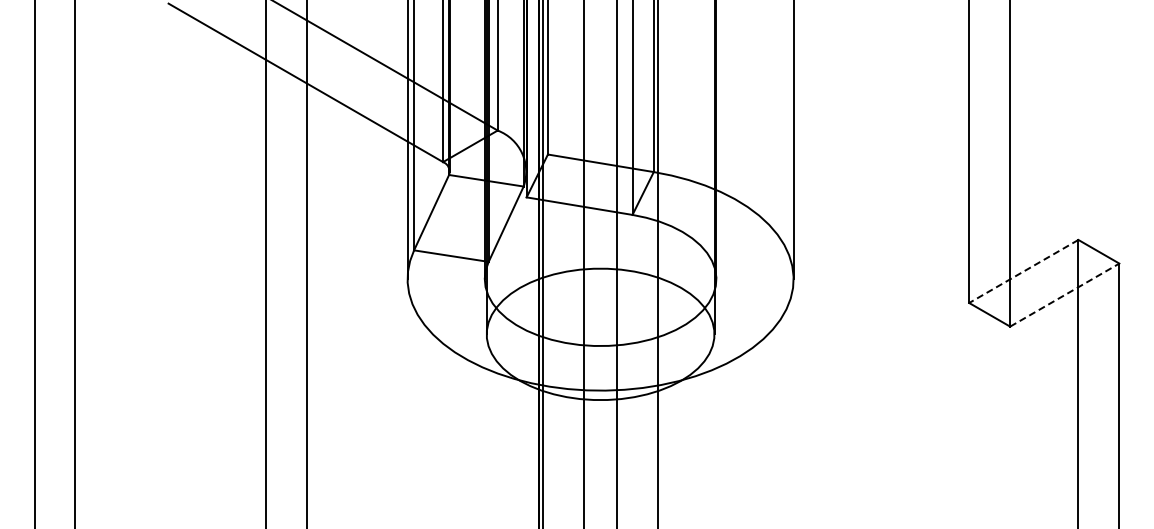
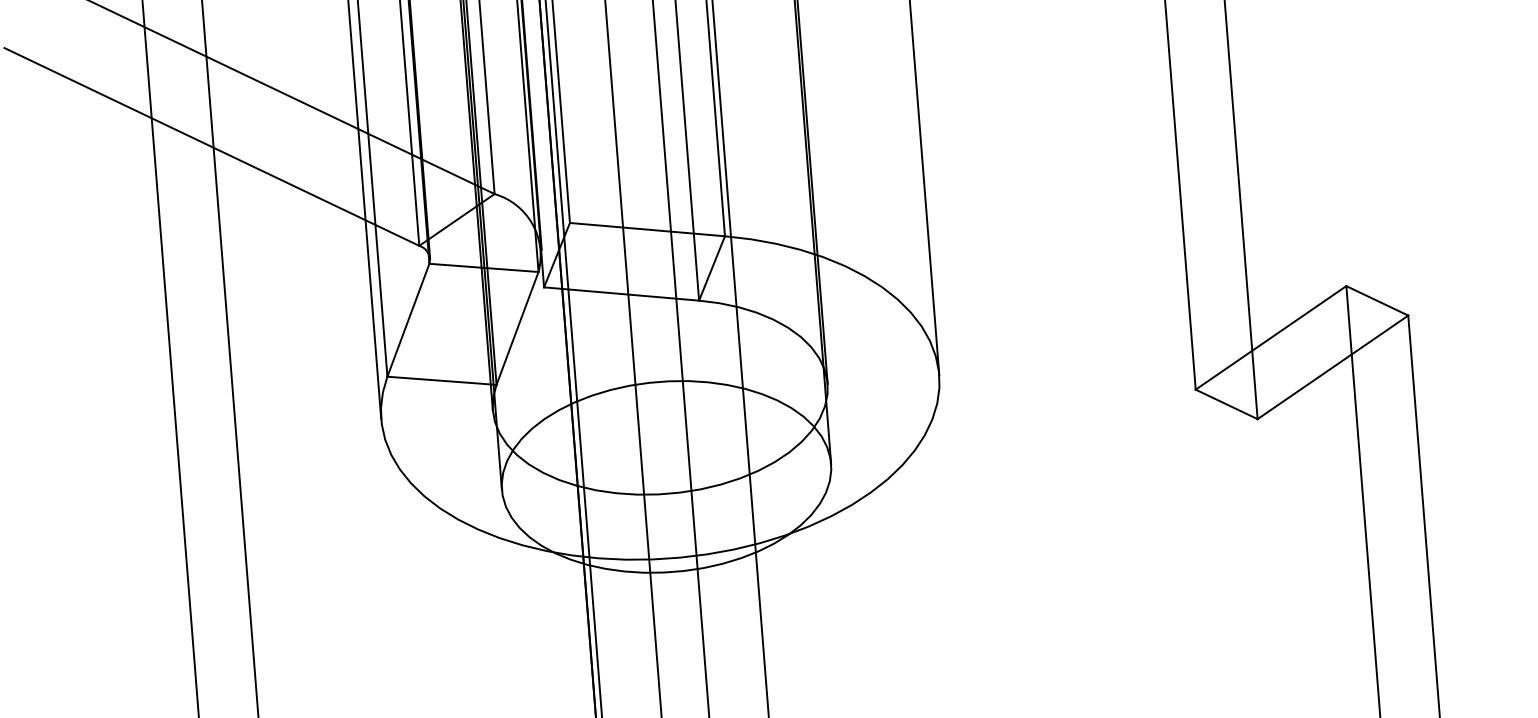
line: (1023, 271) -> (1270, 337), dashed -> solid
line: (1065, 294) -> (1333, 366), dashed -> solid

